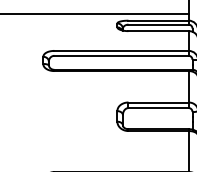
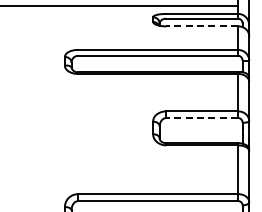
line: (158, 31) -> (202, 26), solid -> dashed
line: (158, 108) -> (202, 118), solid -> dashed

